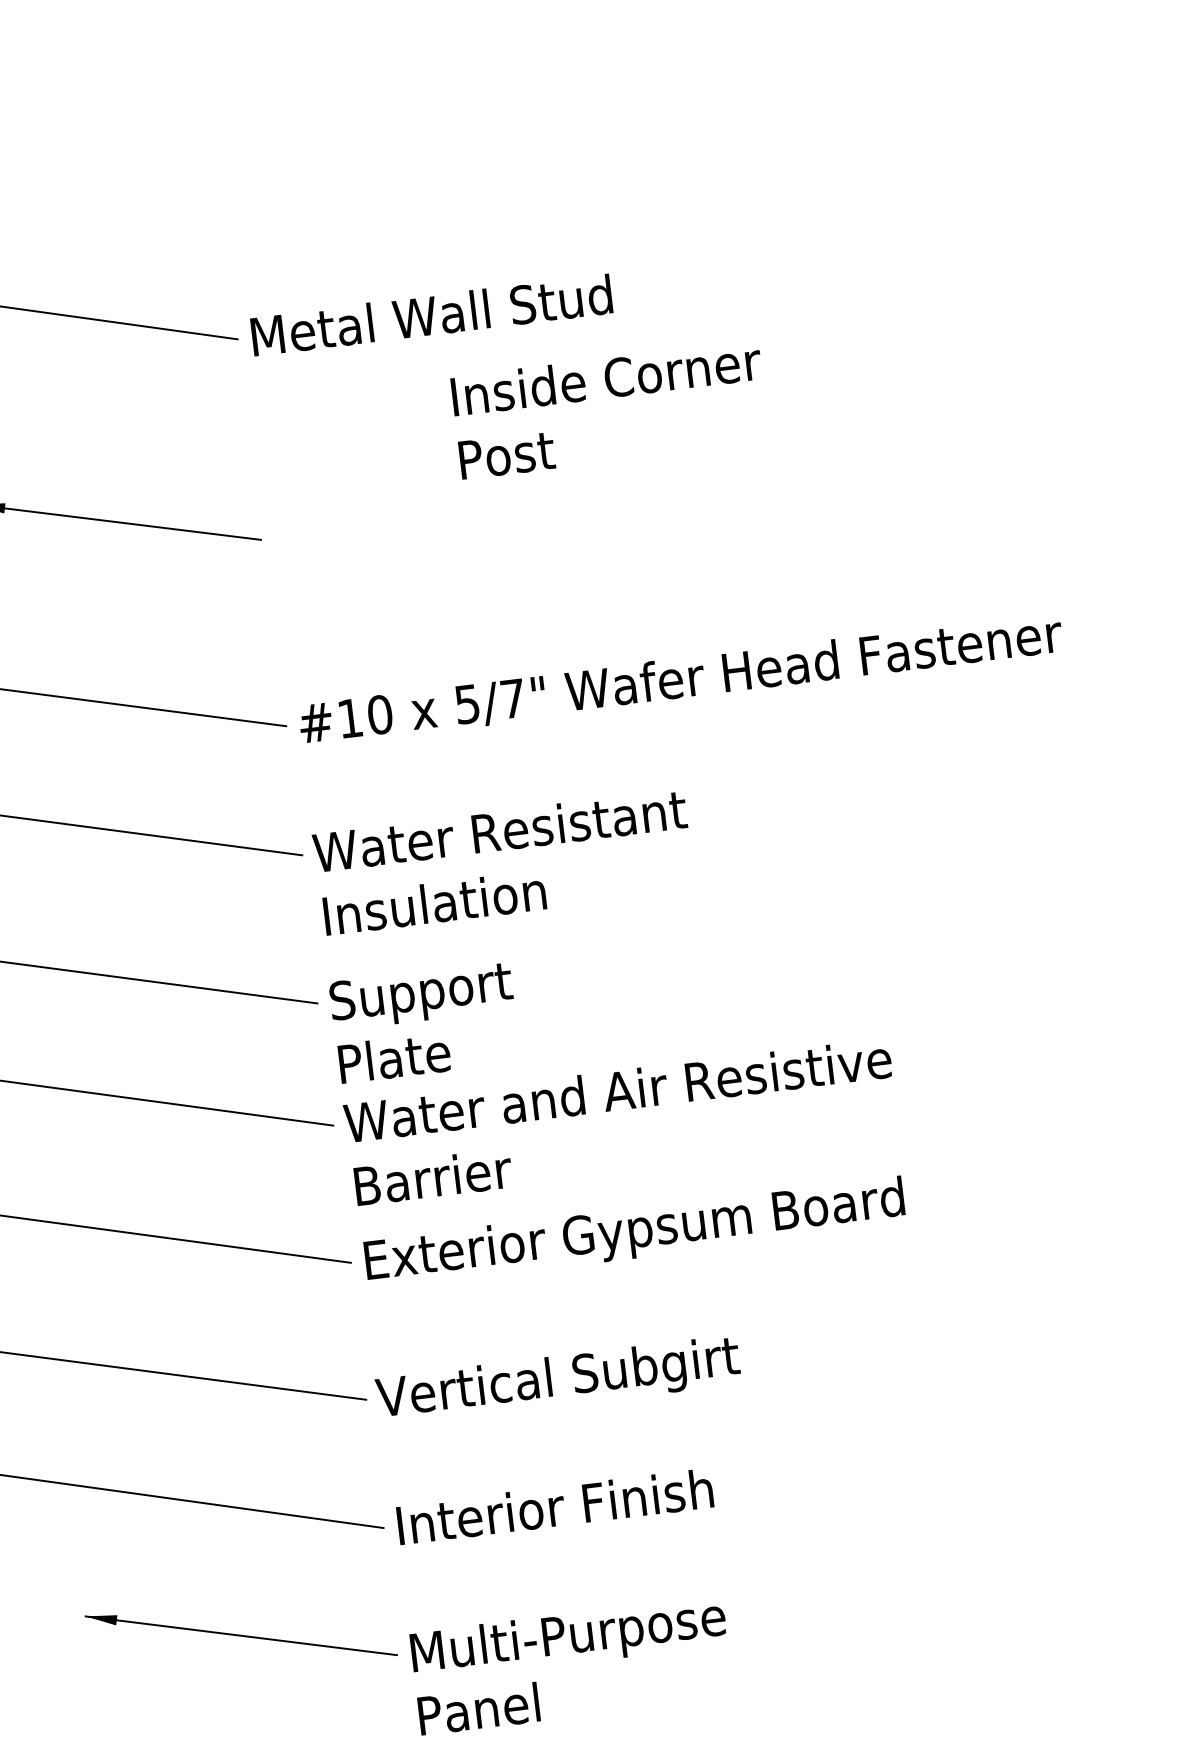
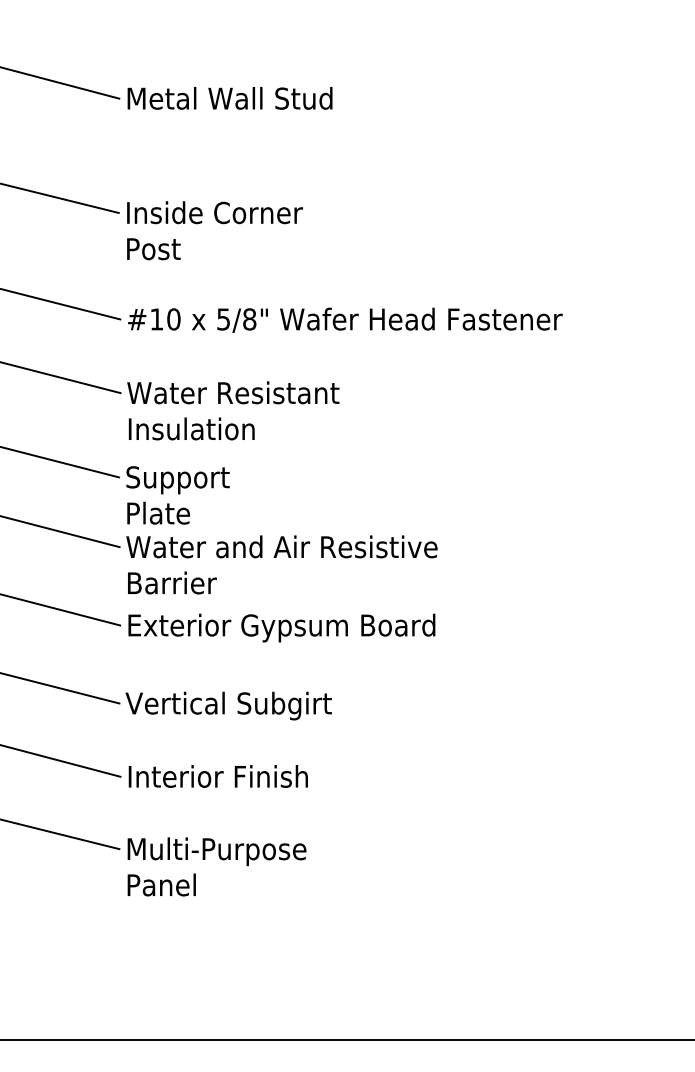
text: (609, 409) -> (214, 230), moved
text: (512, 698) -> (249, 319), 5/7" -> 5/8"

